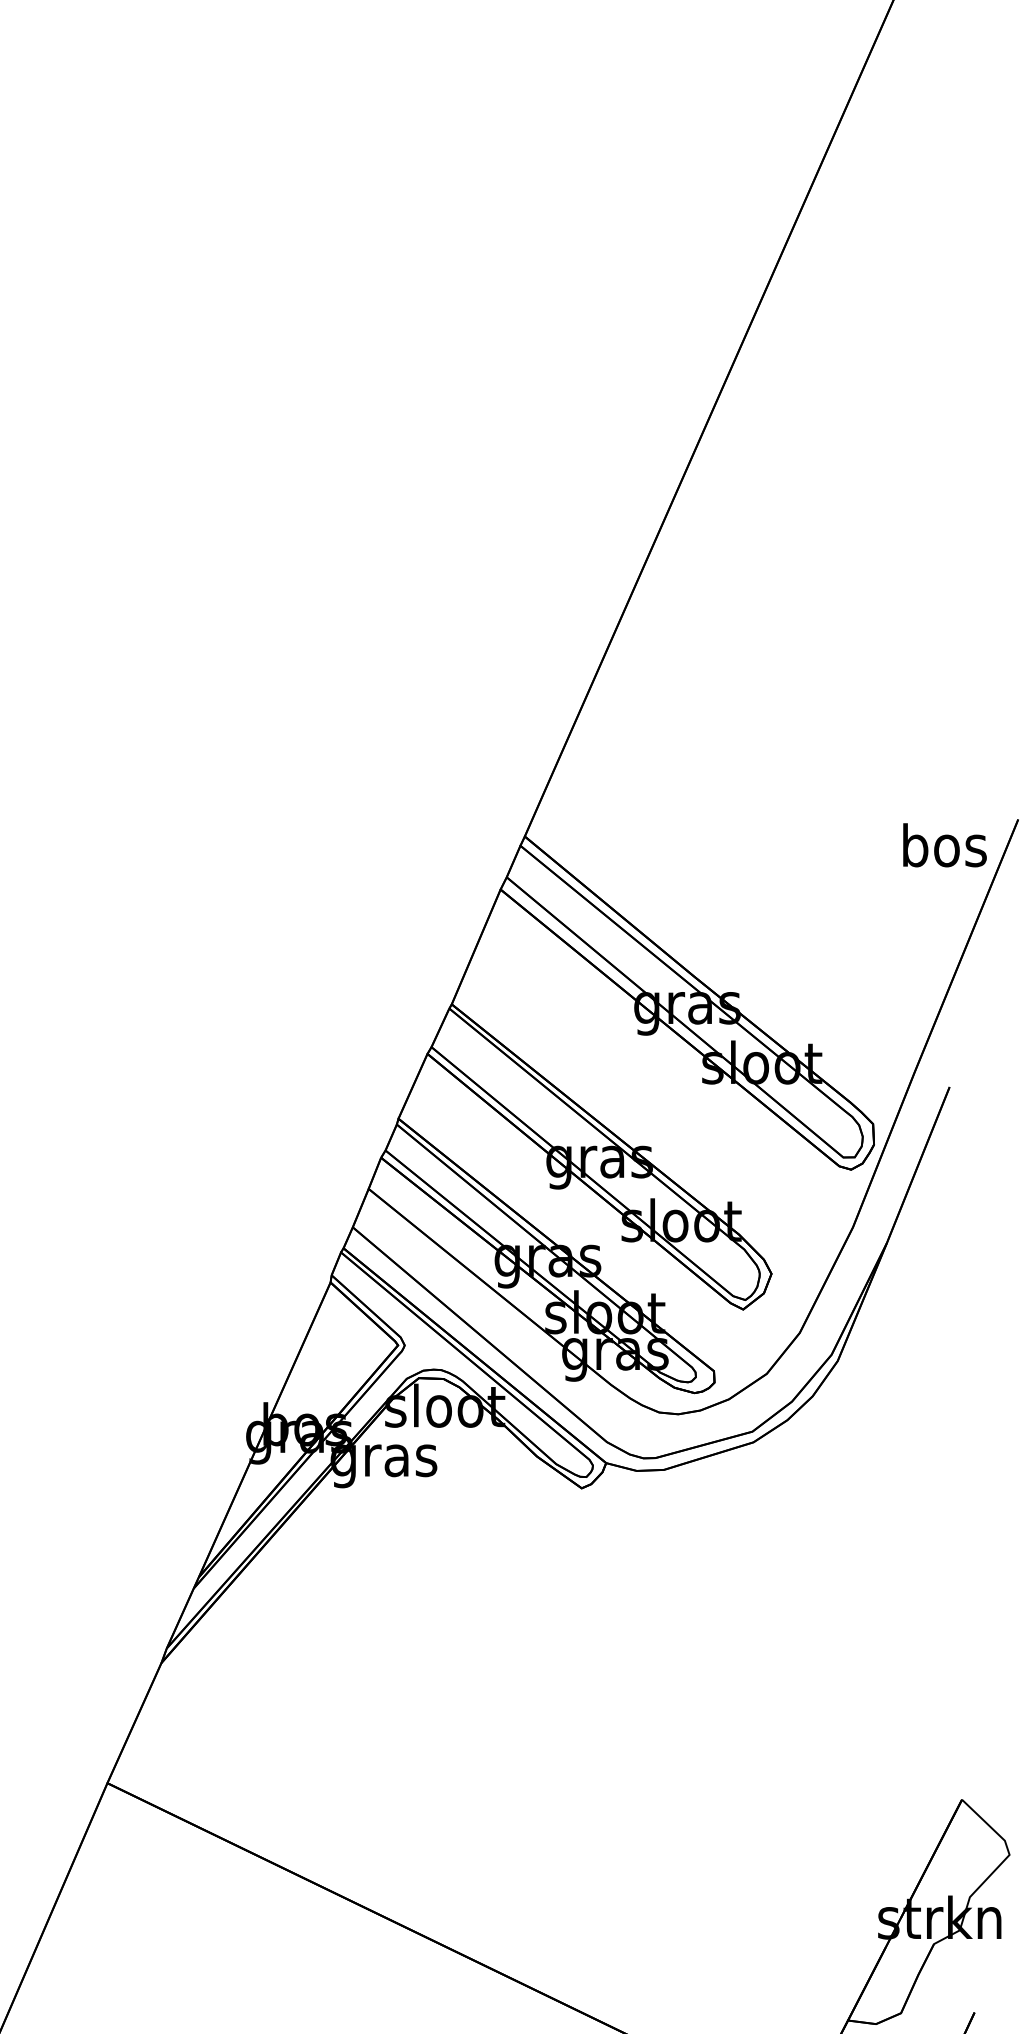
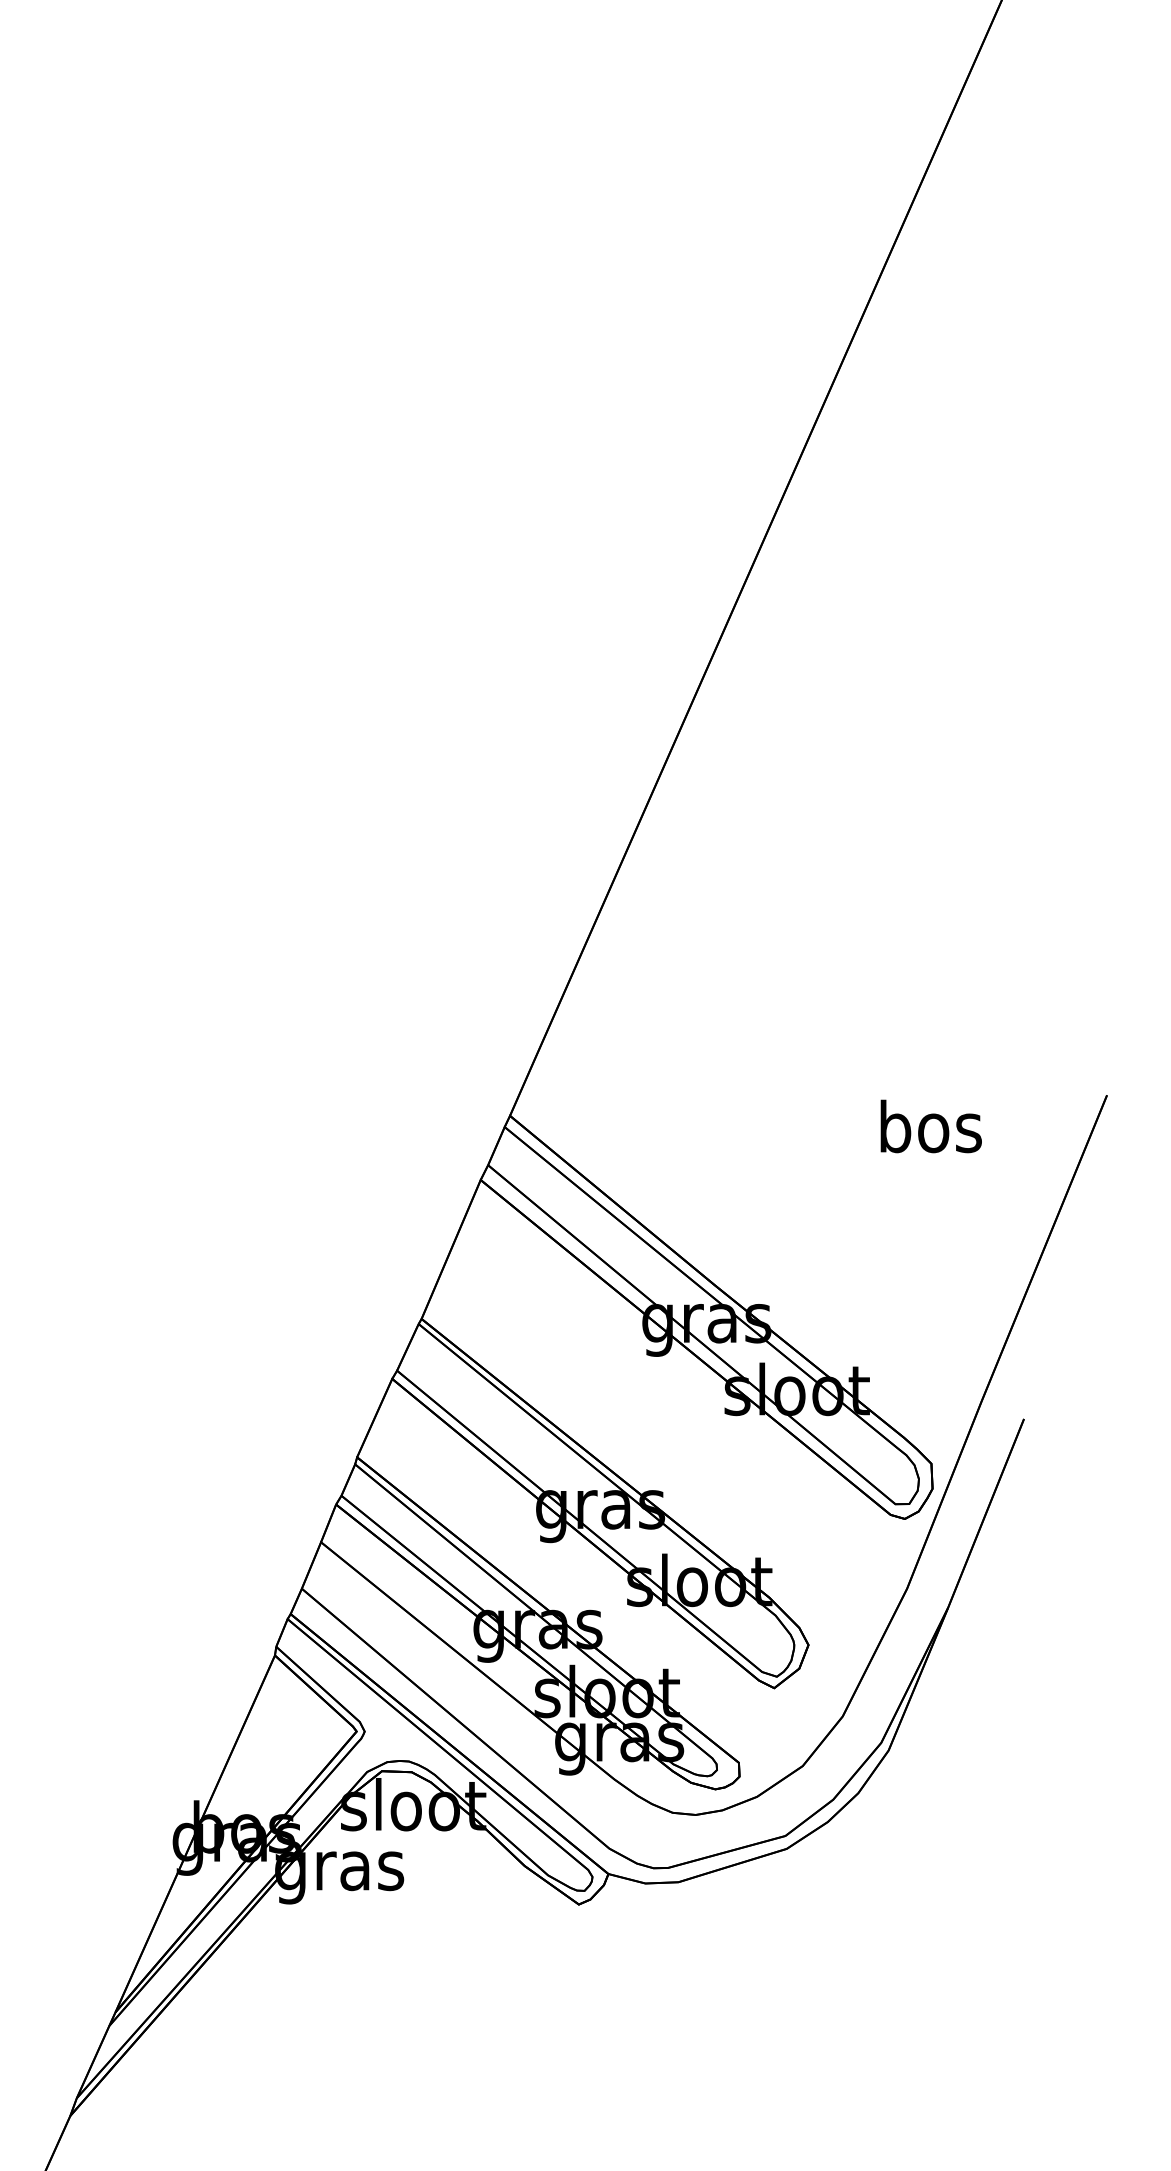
text: (944, 845) -> (930, 1126), moved

